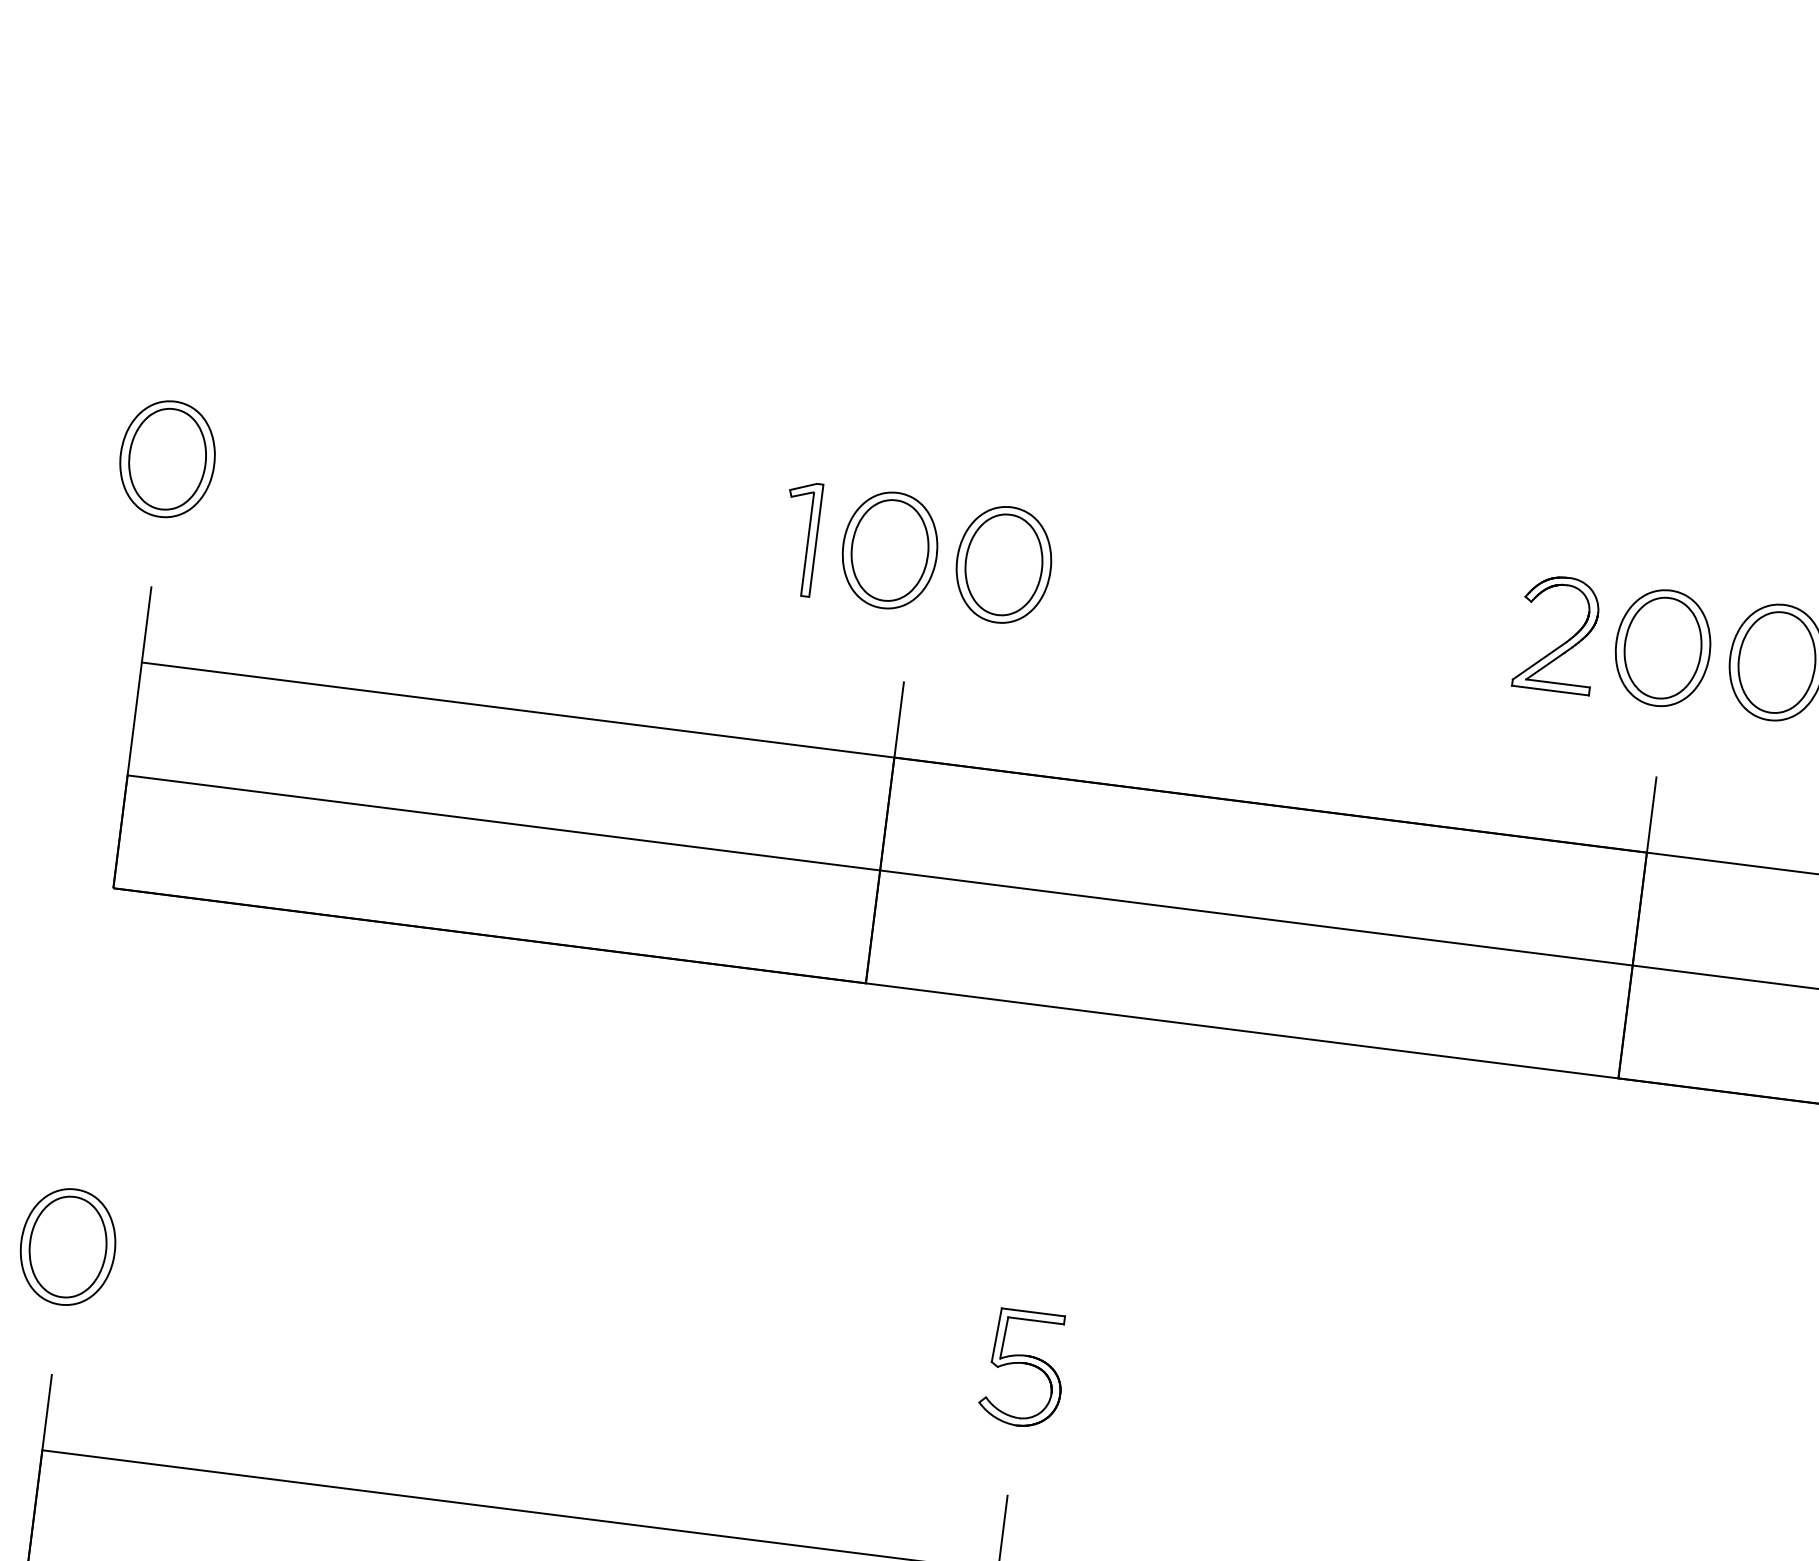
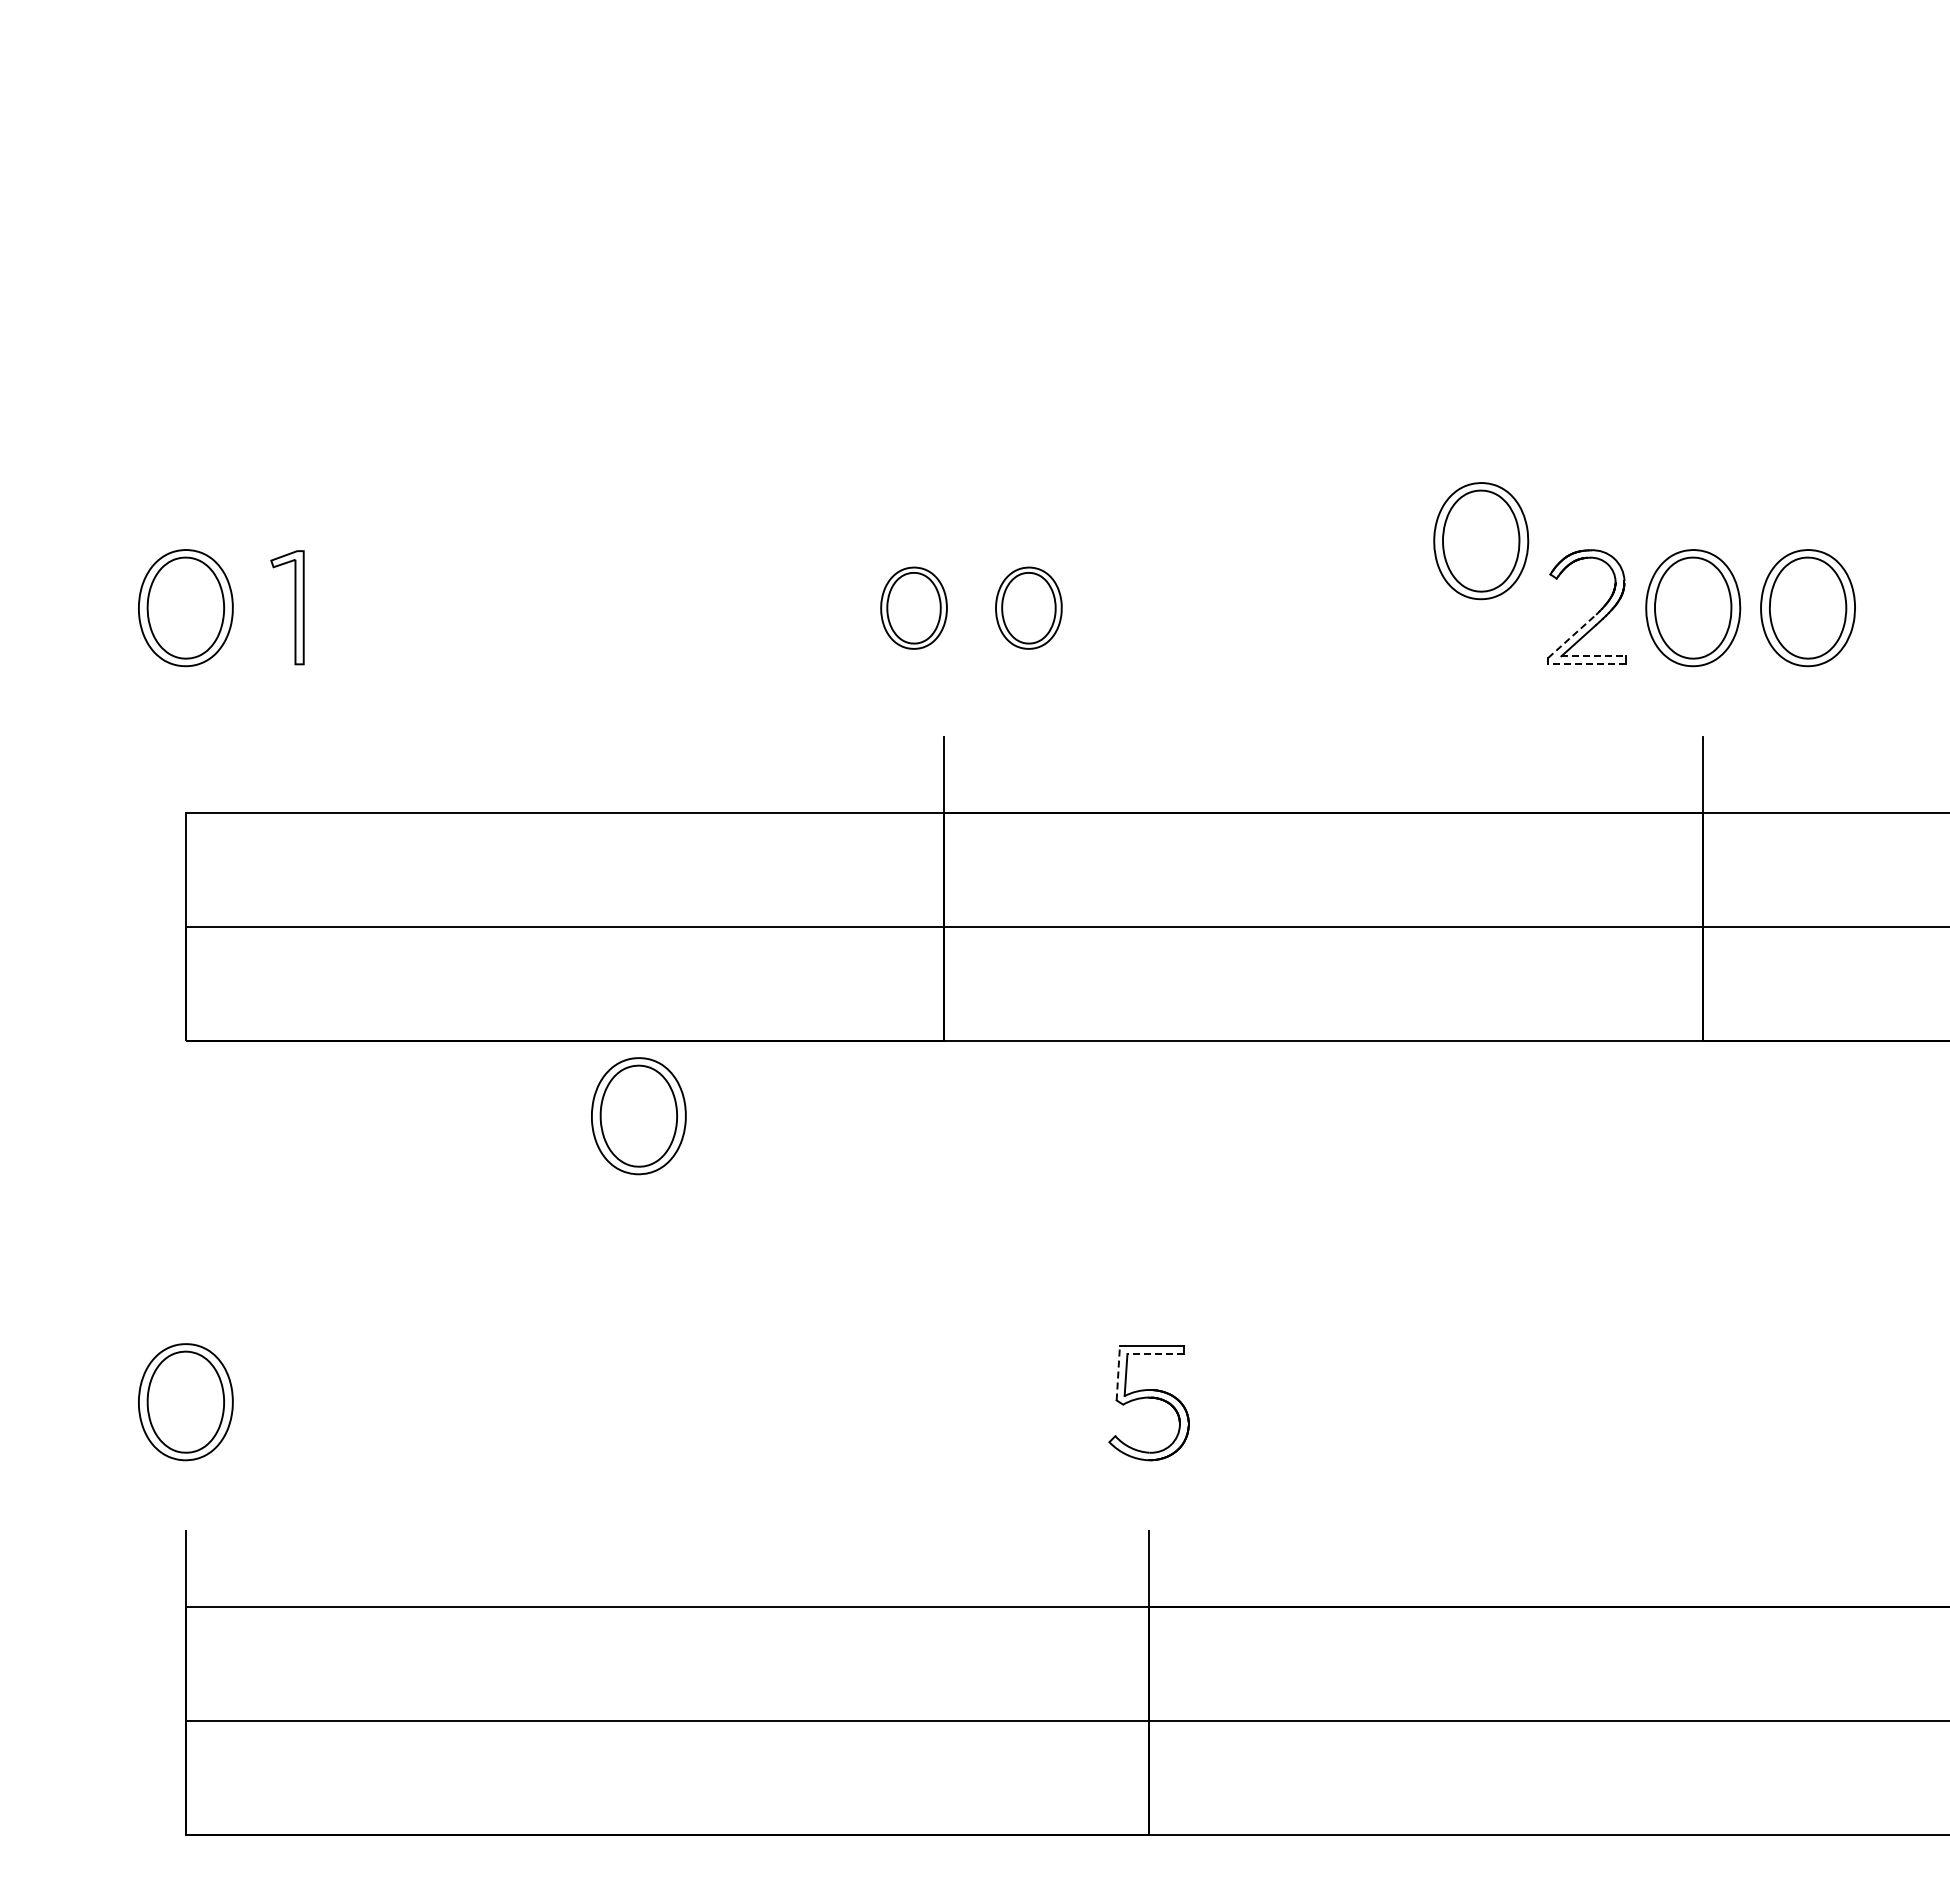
part: (807, 539) -> (294, 607), moved
part: (889, 550) -> (913, 608), size x0.7
part: (1461, 555) -> (1481, 541), added
part: (1003, 565) -> (1028, 608), size x0.7
line: (146, 625) -> (185, 775), removed
line: (1539, 661) -> (1572, 636), solid -> dashed
line: (1558, 683) -> (1593, 656), solid -> dashed
line: (1550, 690) -> (1586, 664), solid -> dashed
part: (552, 1020) -> (638, 1116), added
line: (1036, 1321) -> (1155, 1354), solid -> dashed
line: (997, 1334) -> (1118, 1372), solid -> dashed

